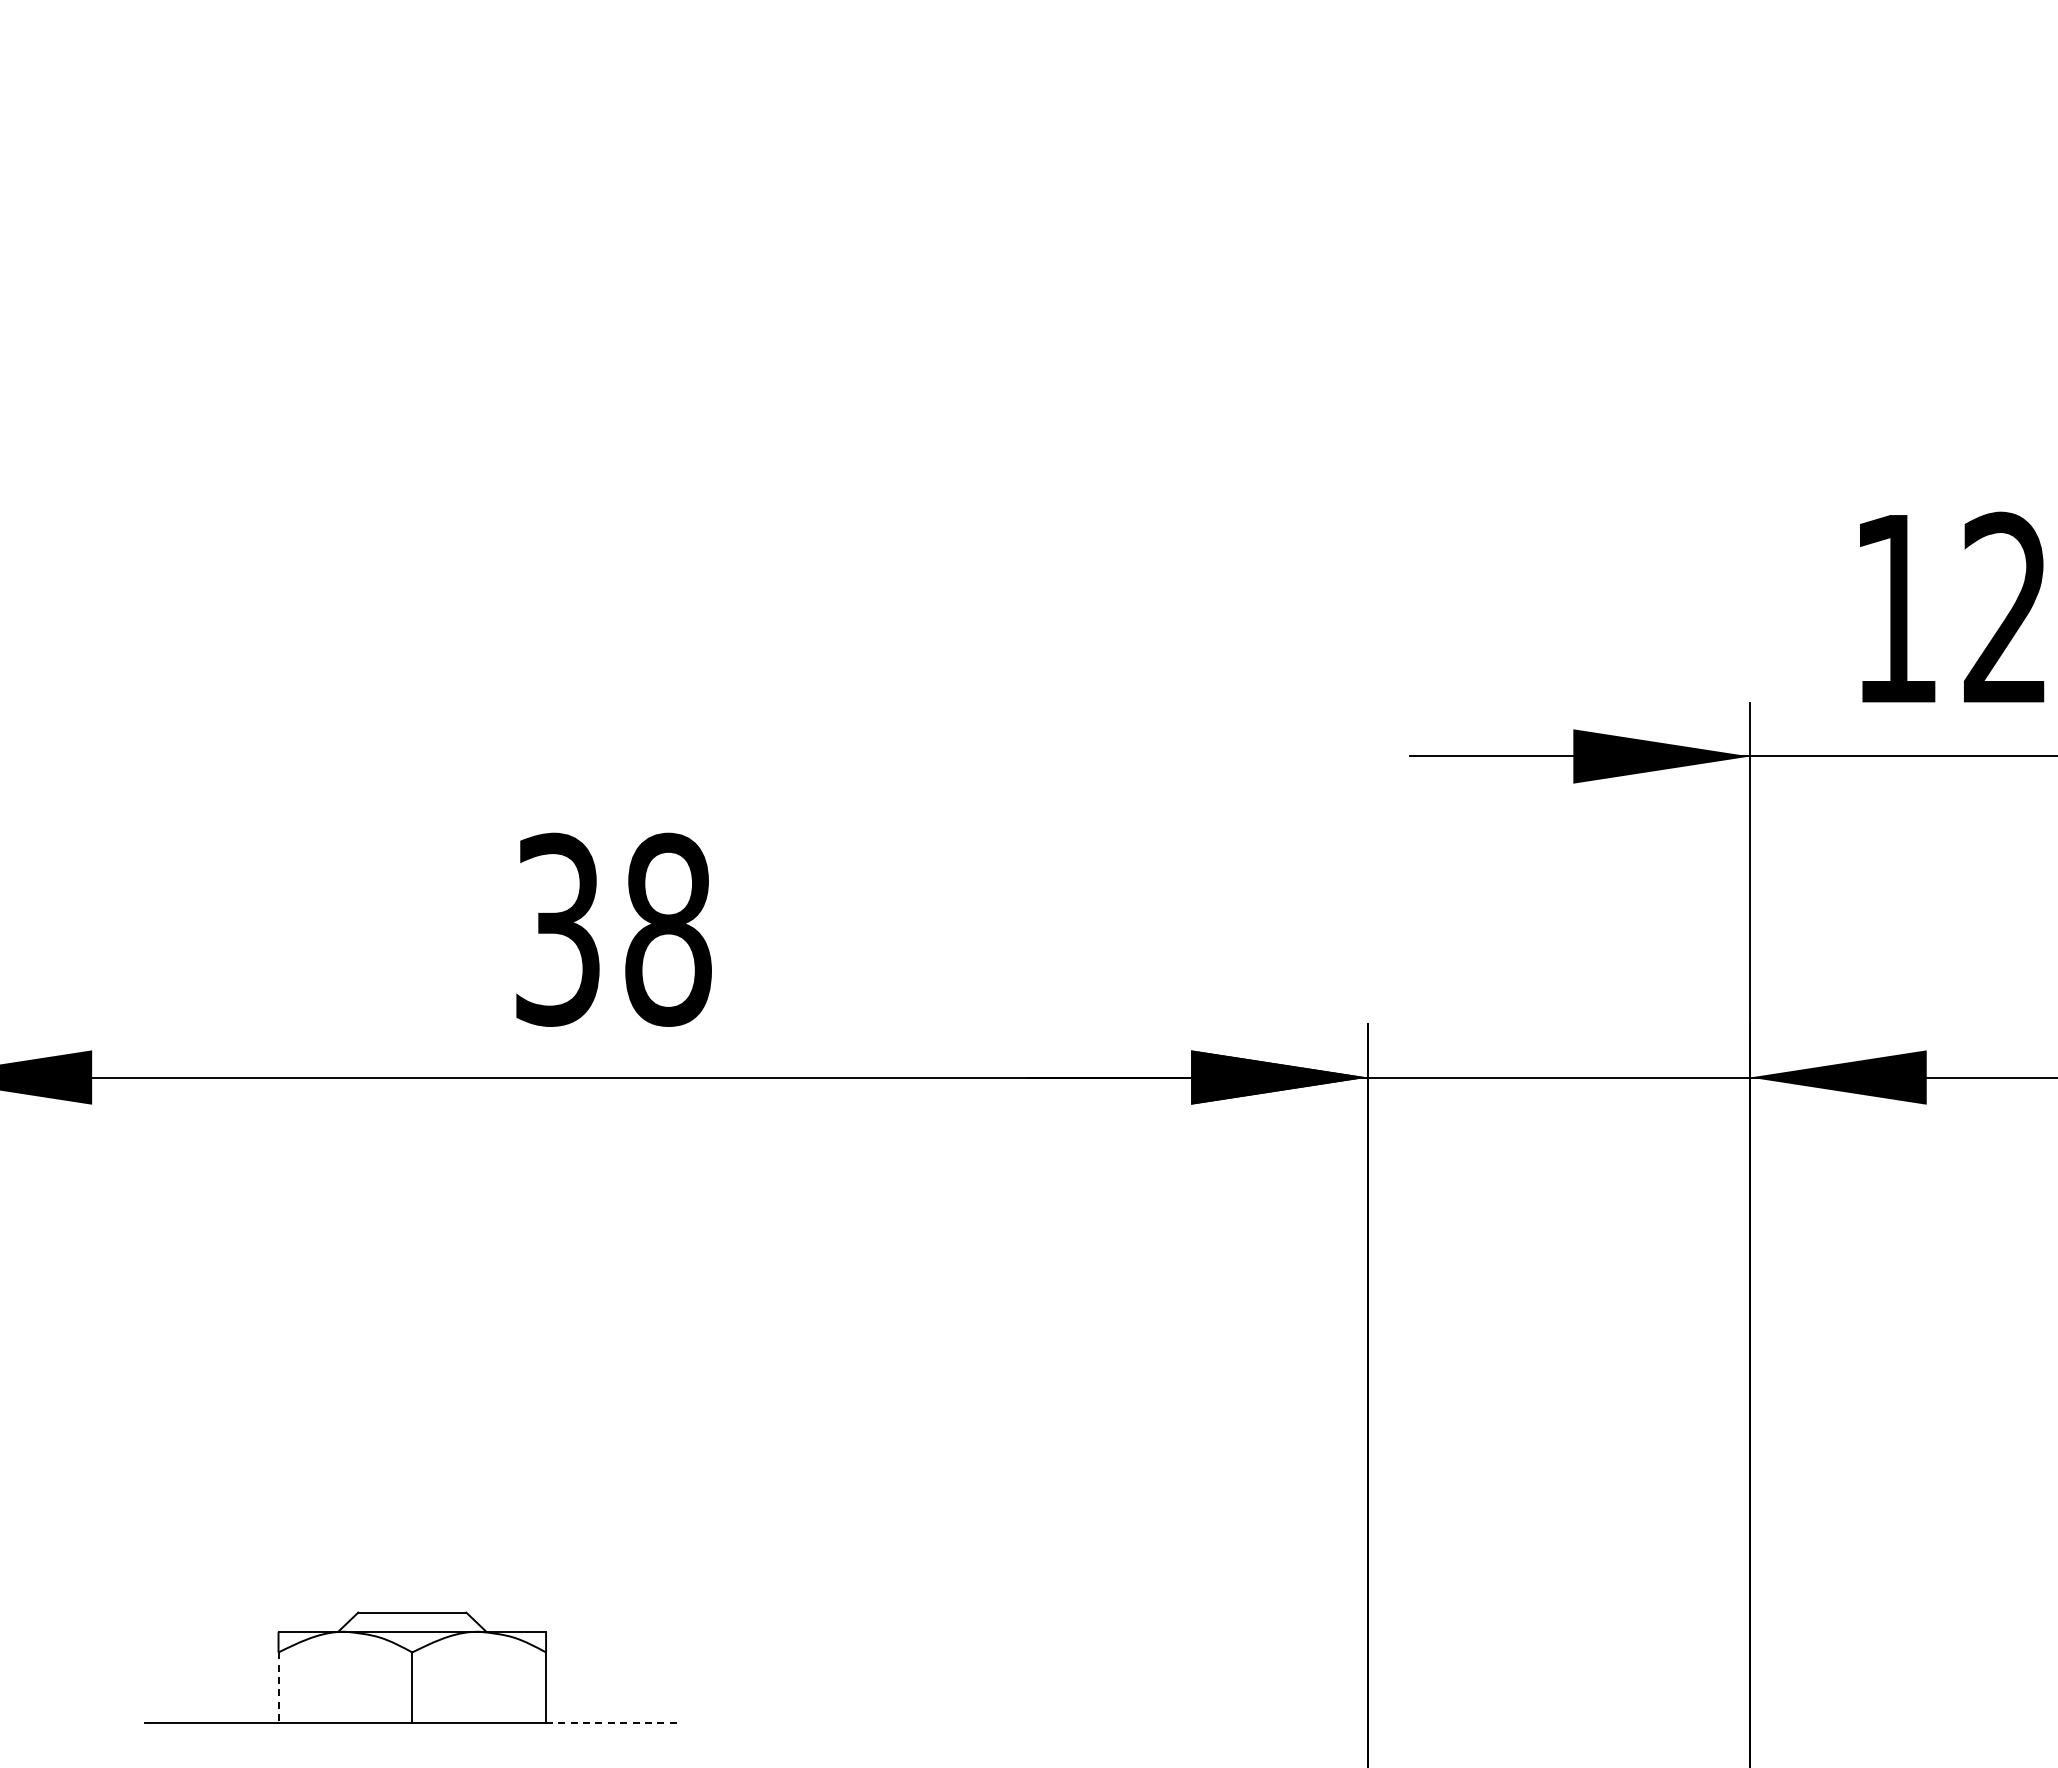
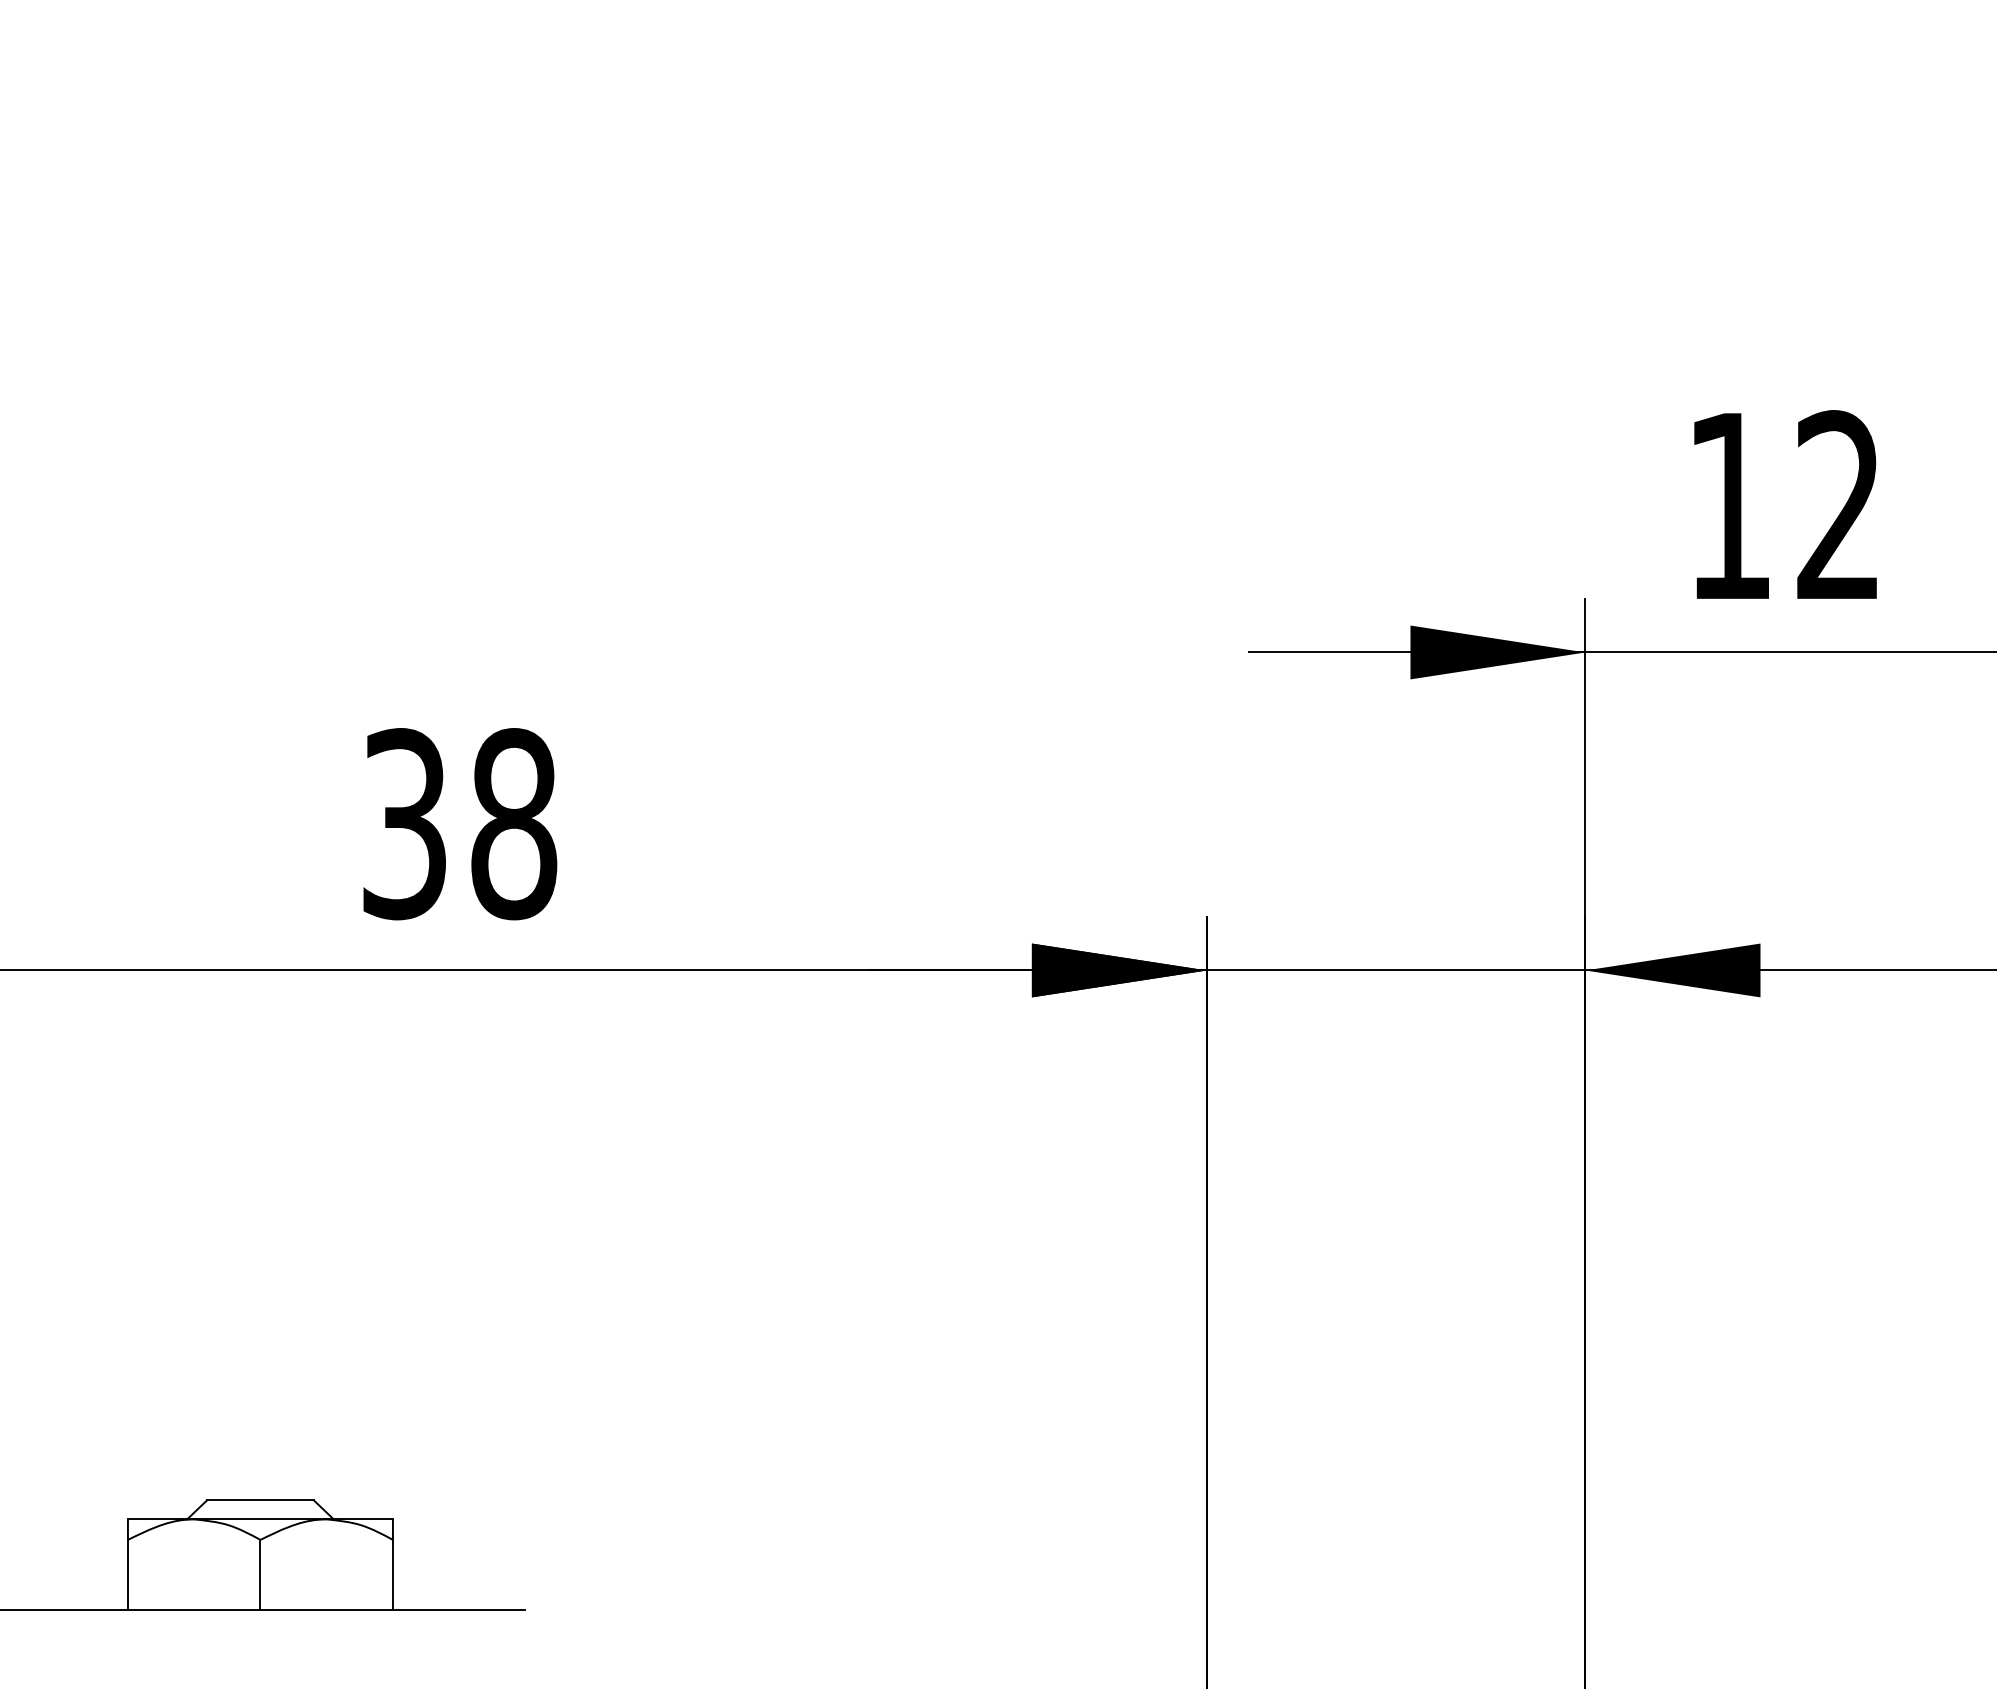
line: (278, 1687) -> (127, 1574), dashed -> solid
line: (612, 1723) -> (458, 1610), dashed -> solid

